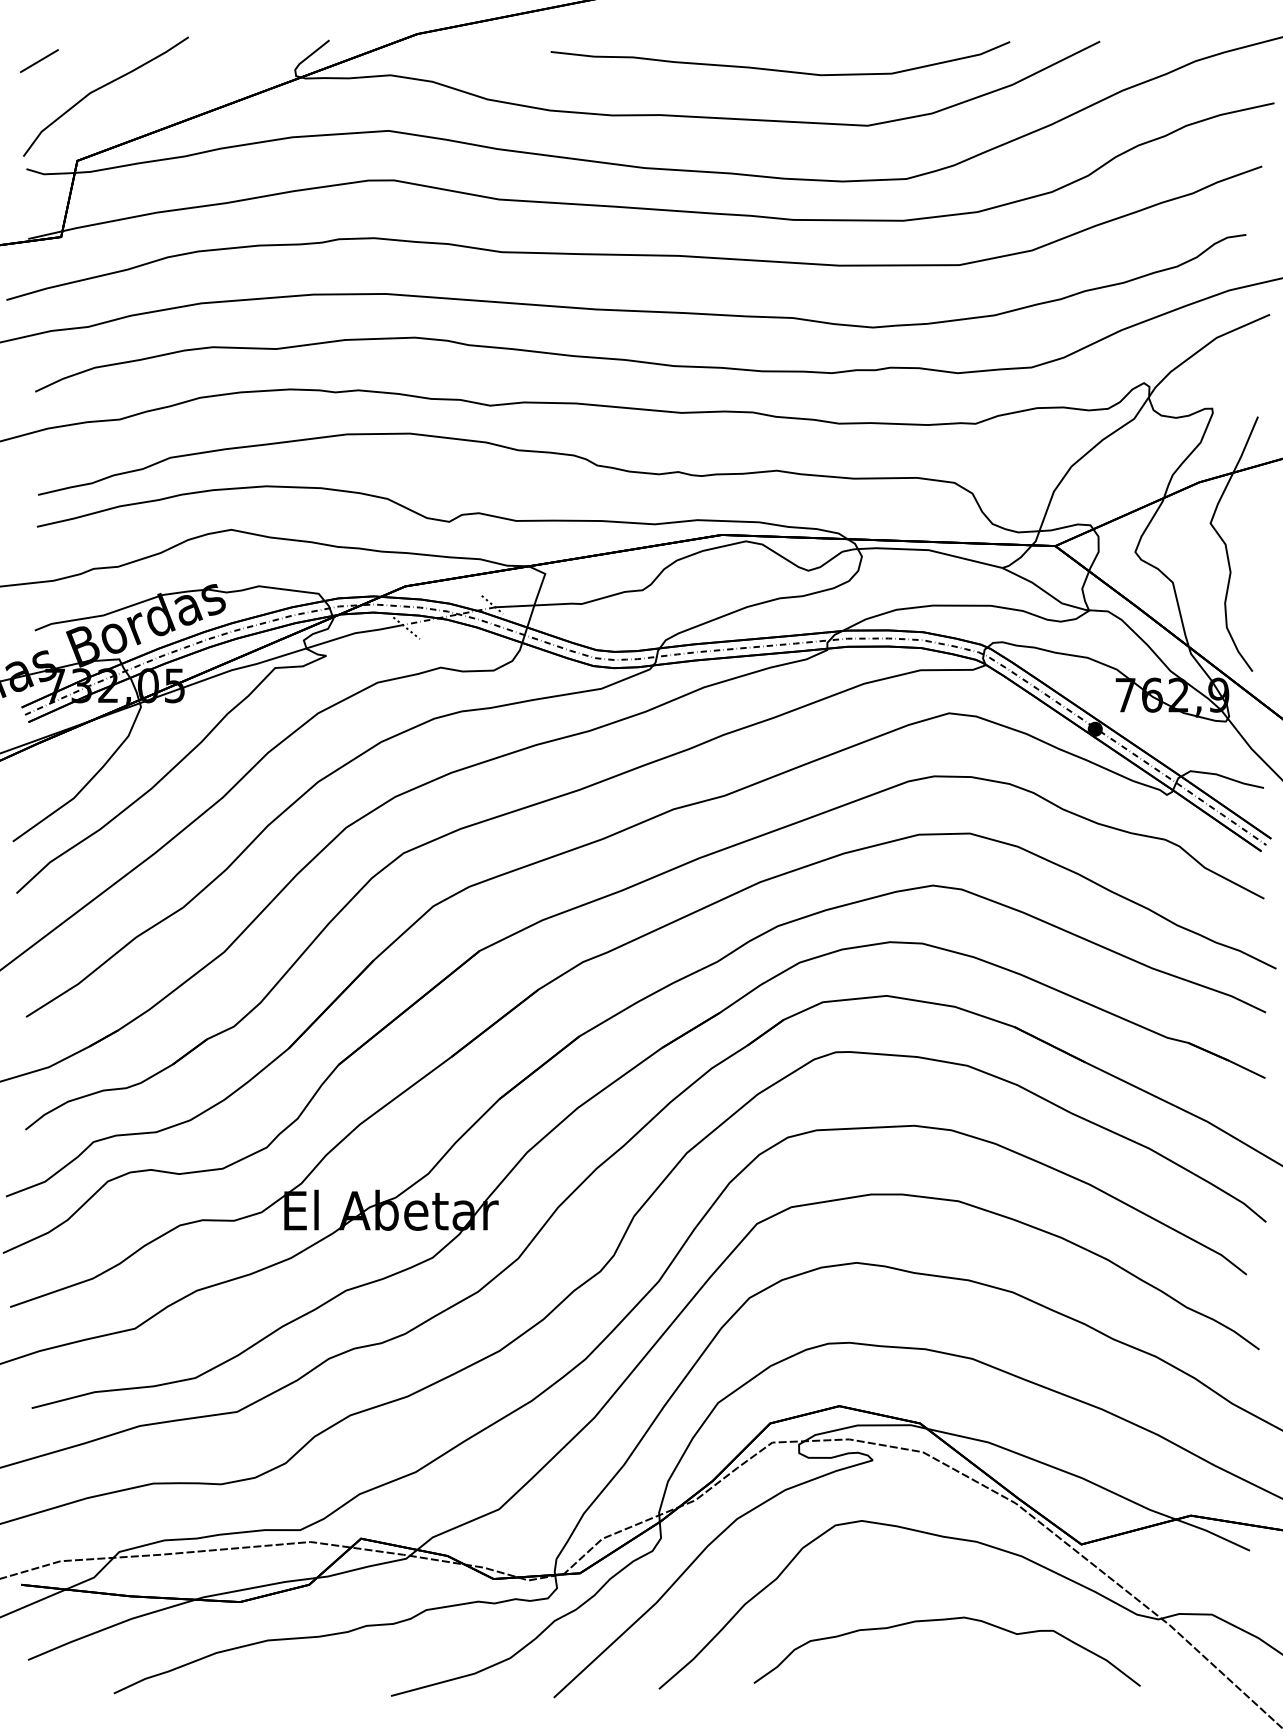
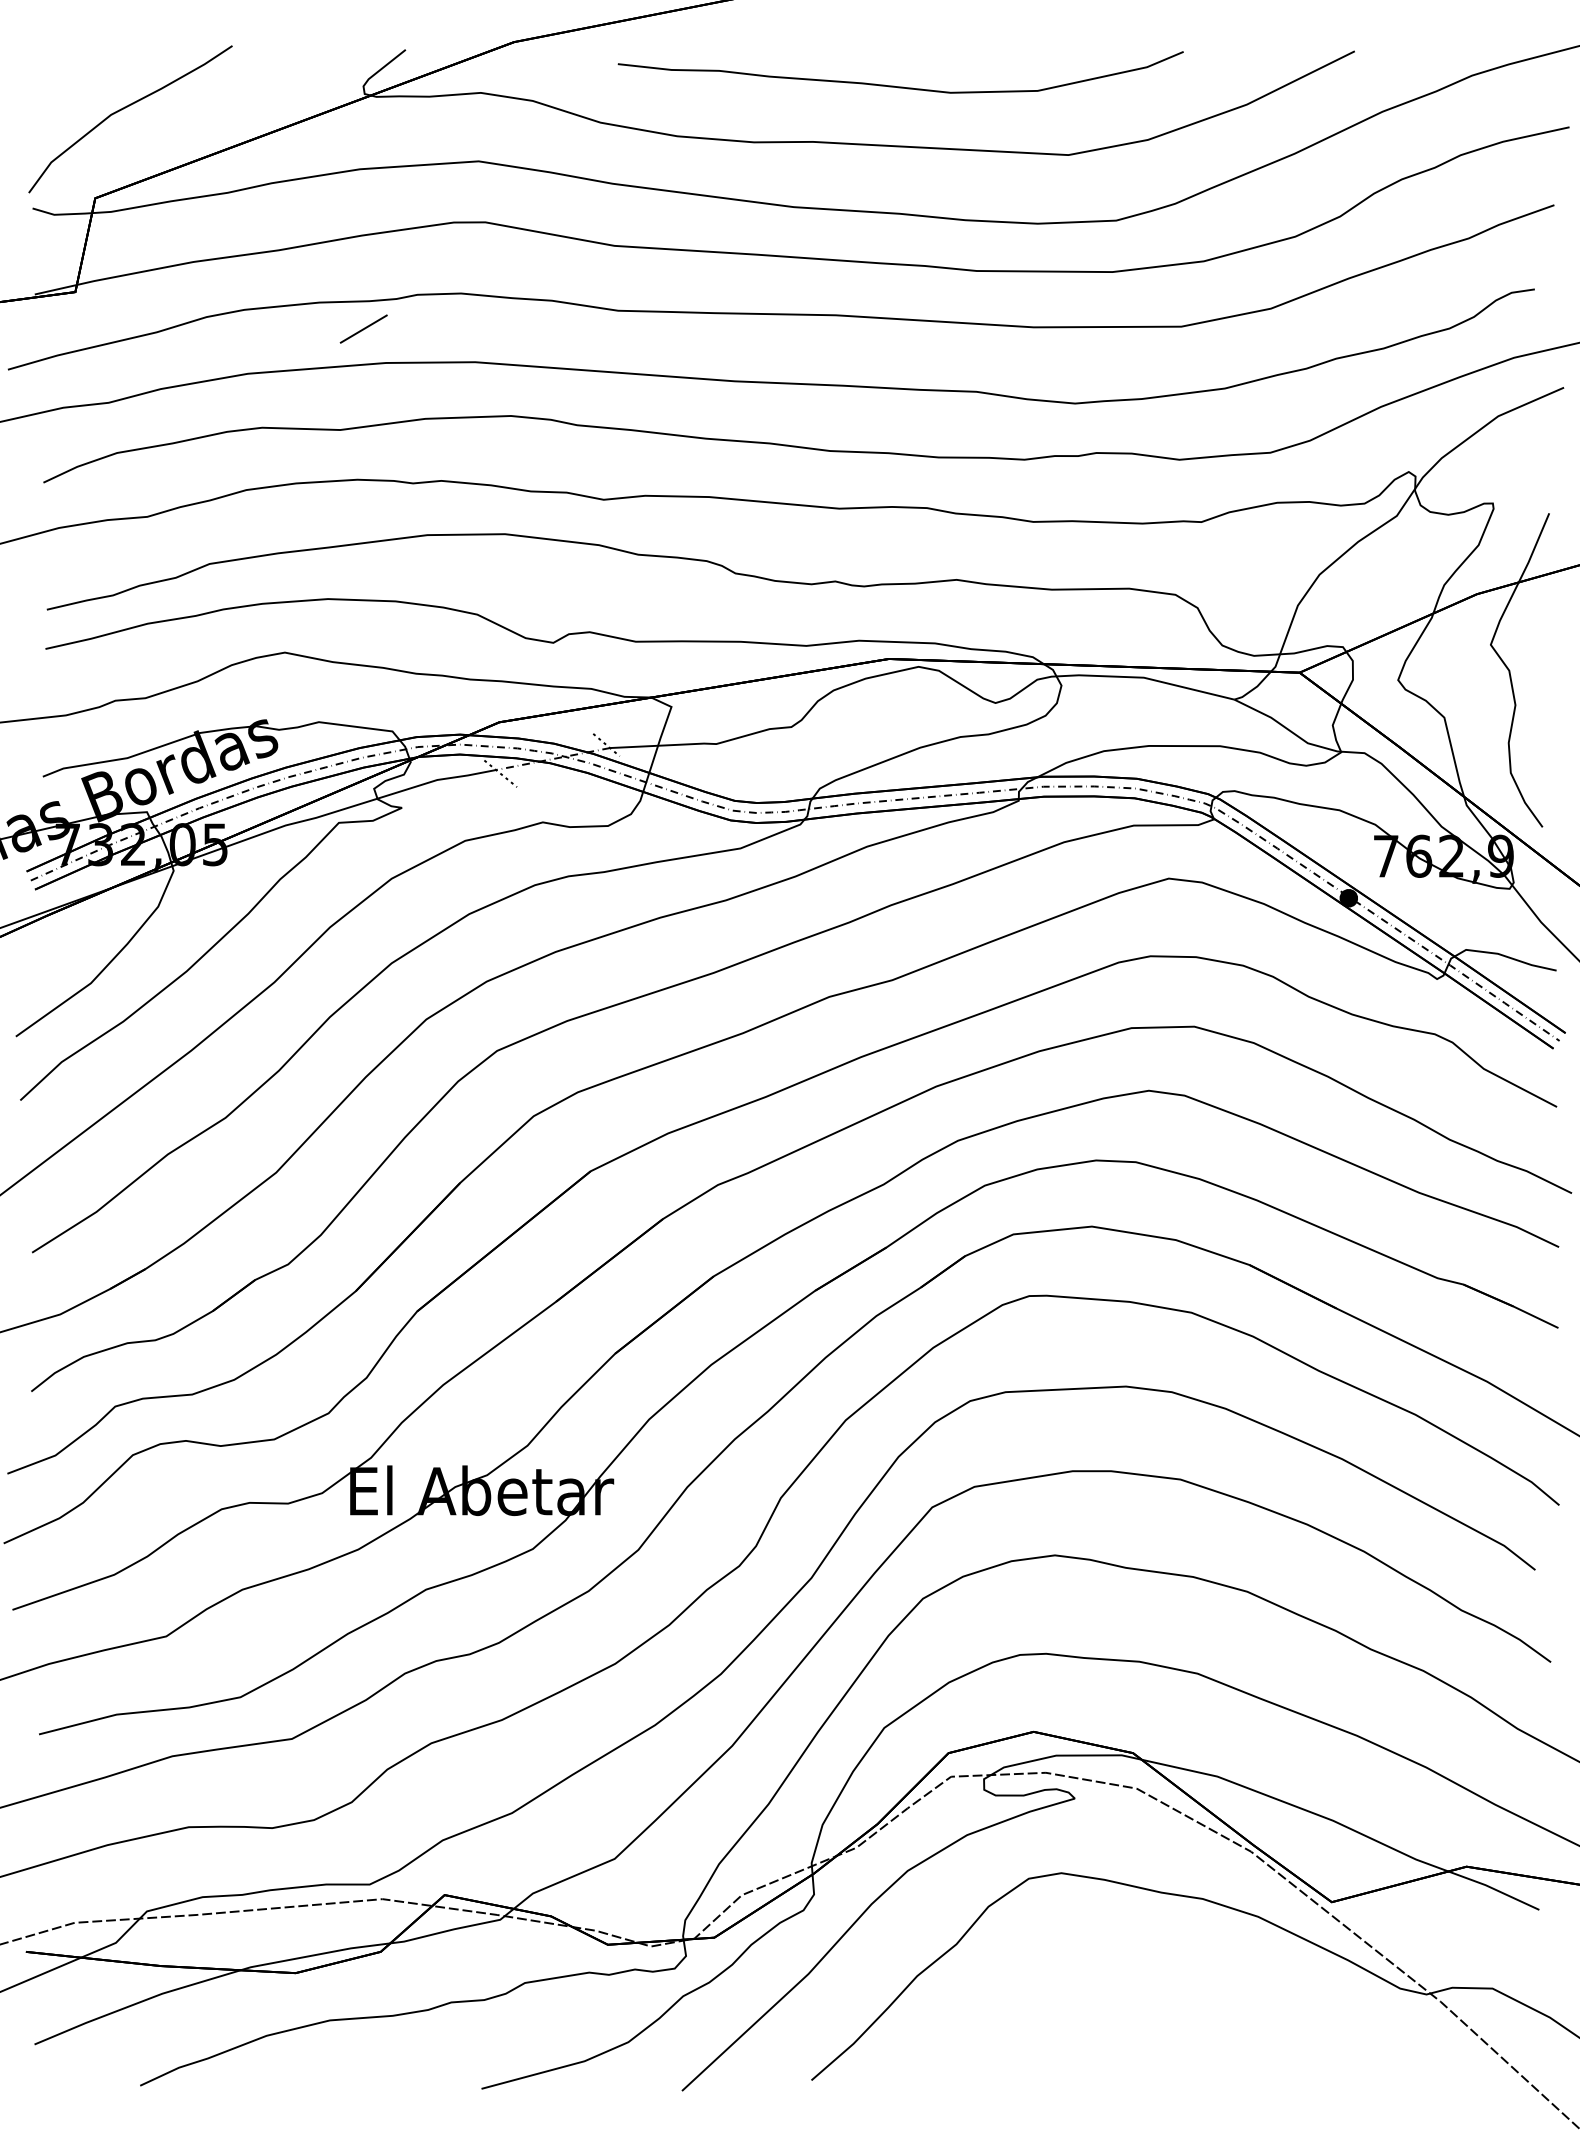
line: (39, 61) -> (363, 329), moved
curve: (779, 69) -> (899, 85), moved
curve: (946, 1620) -> (1165, 1995), removed

